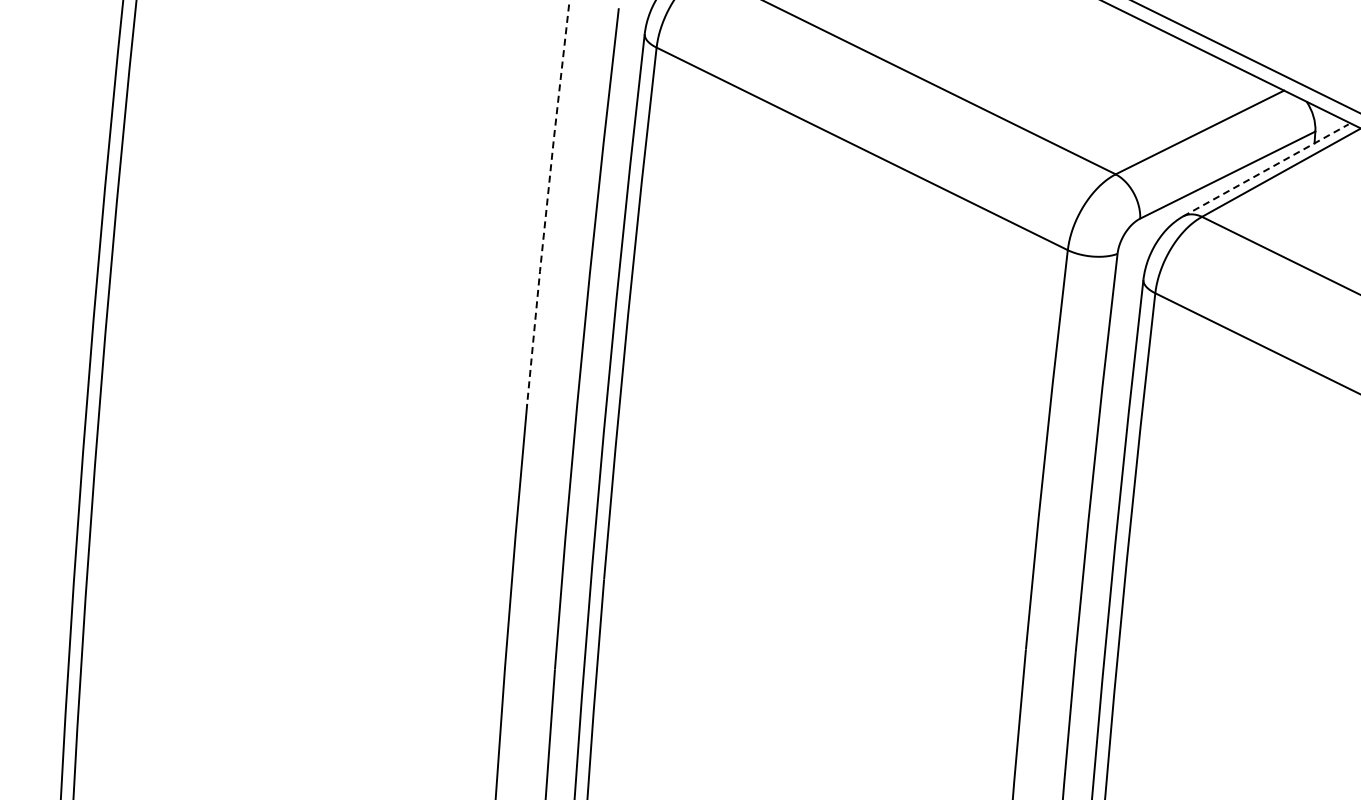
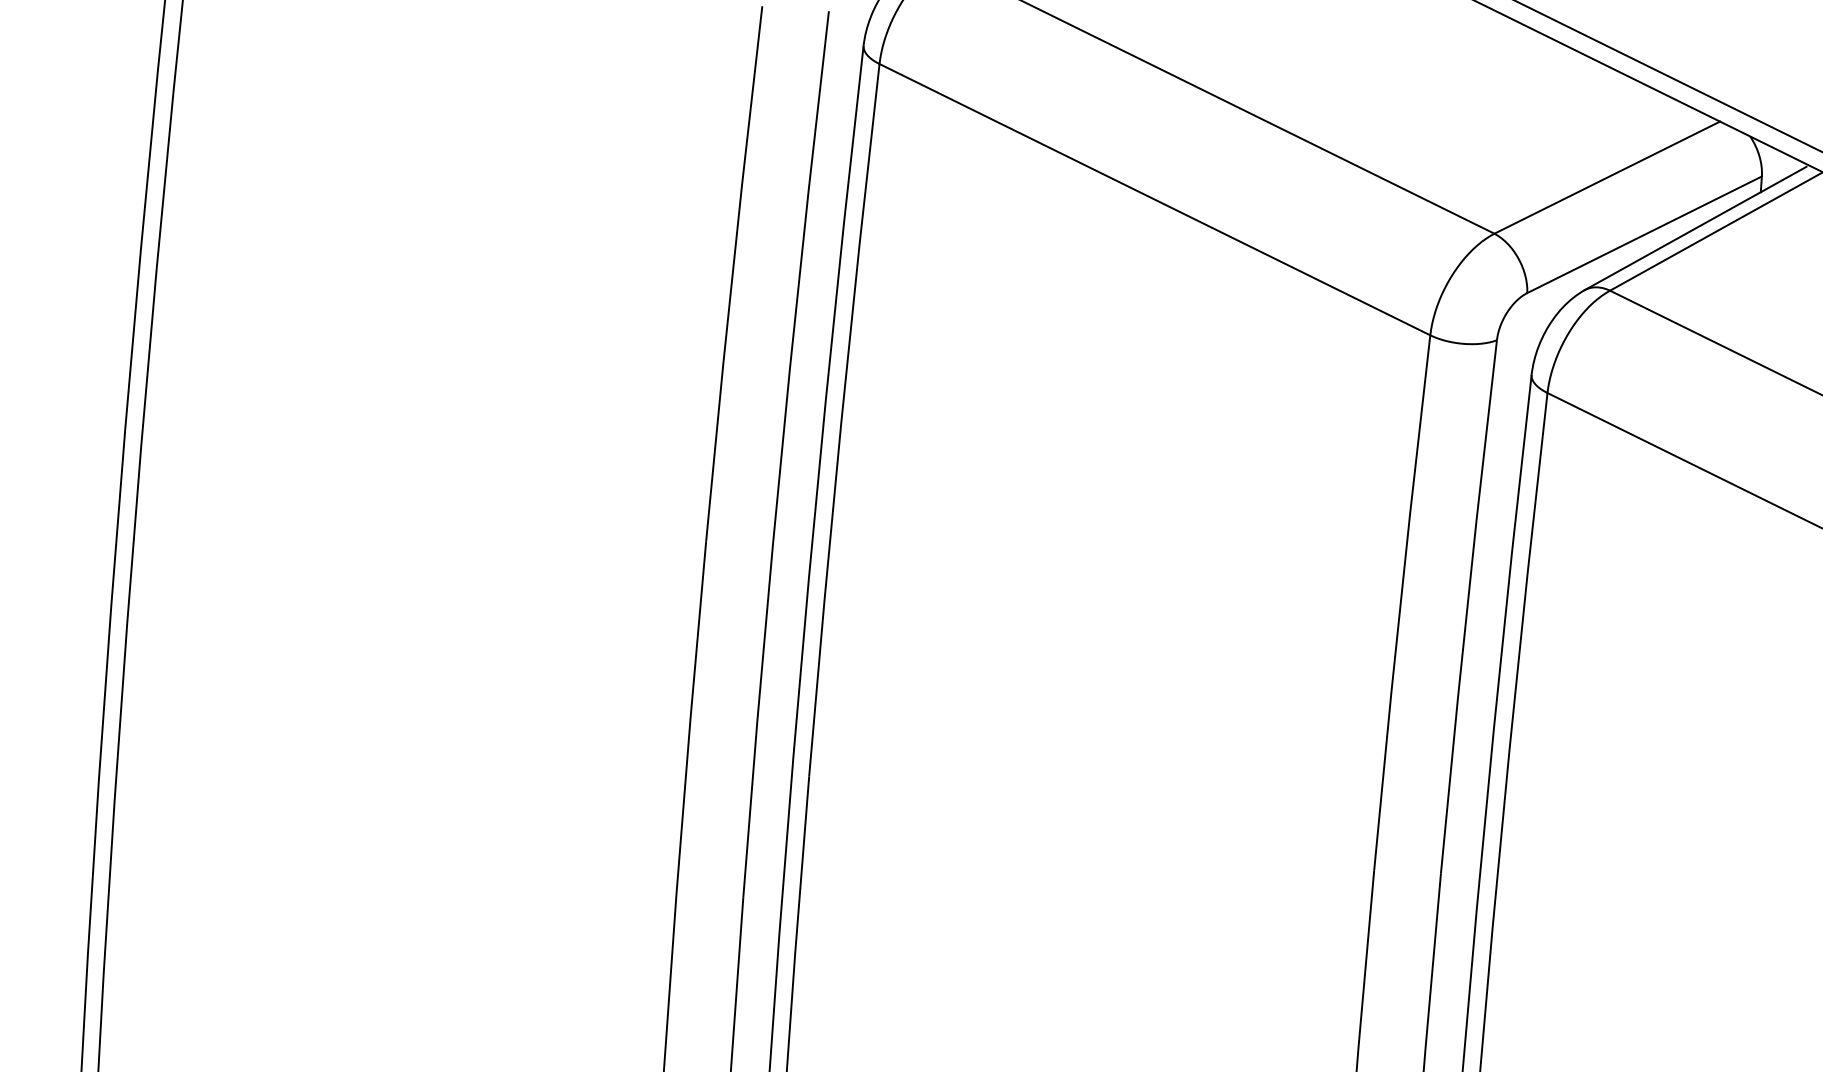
line: (1265, 170) -> (1695, 228), dashed -> solid
line: (547, 204) -> (733, 274), dashed -> solid

